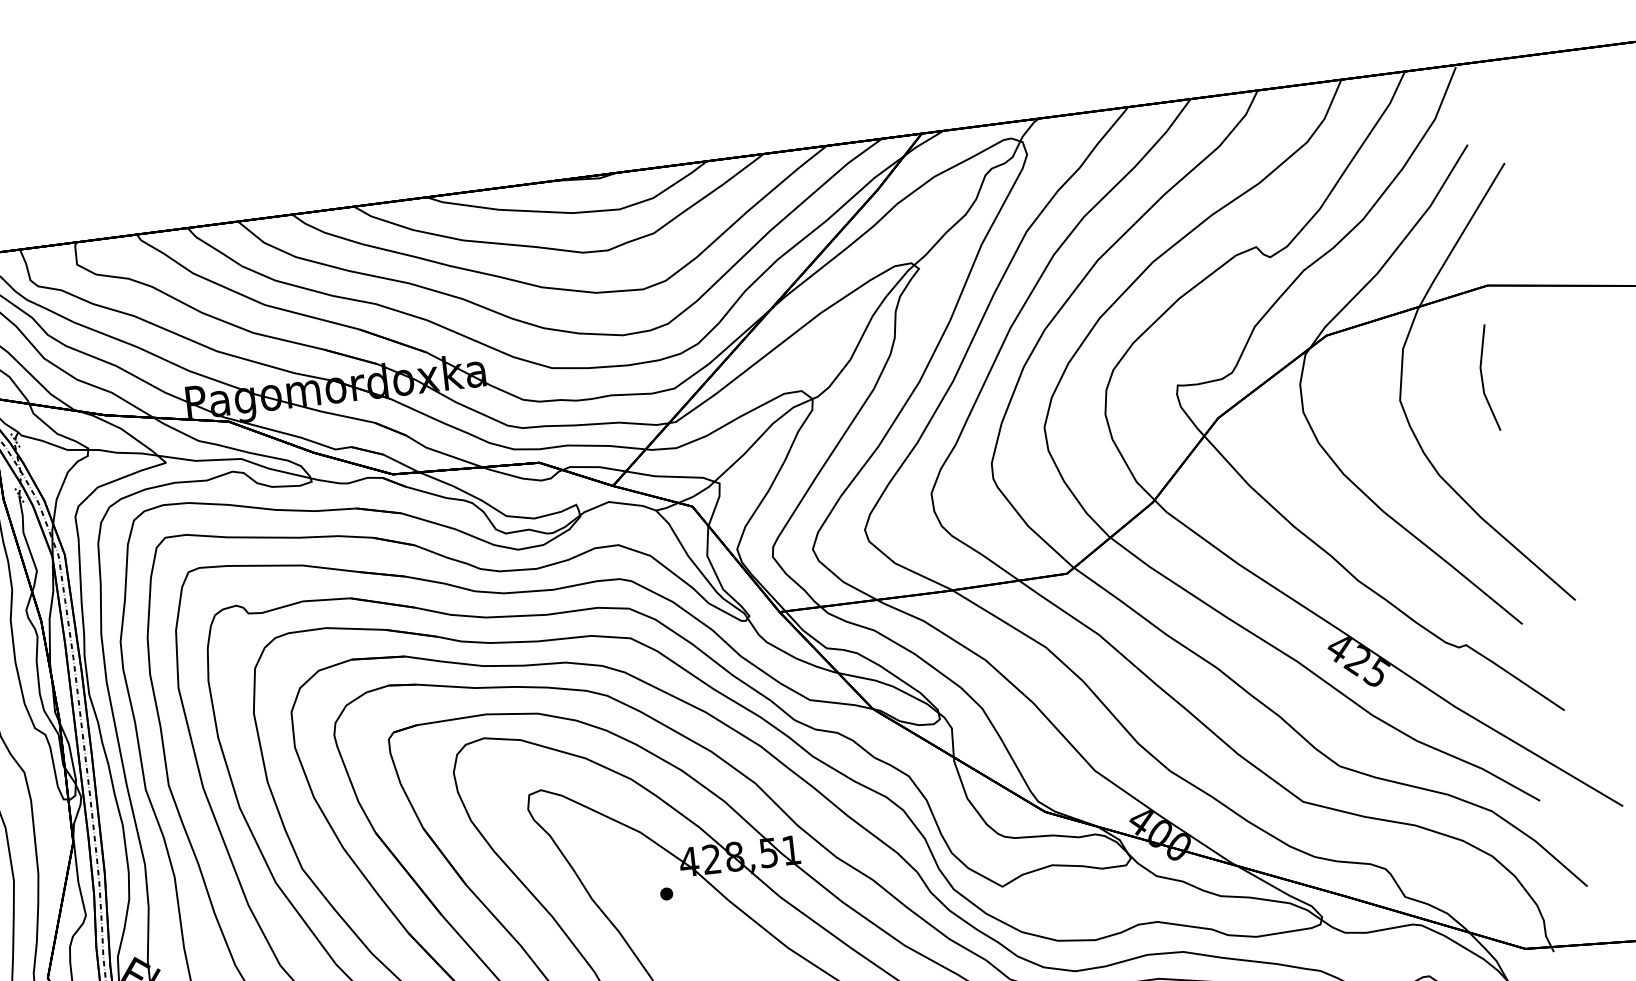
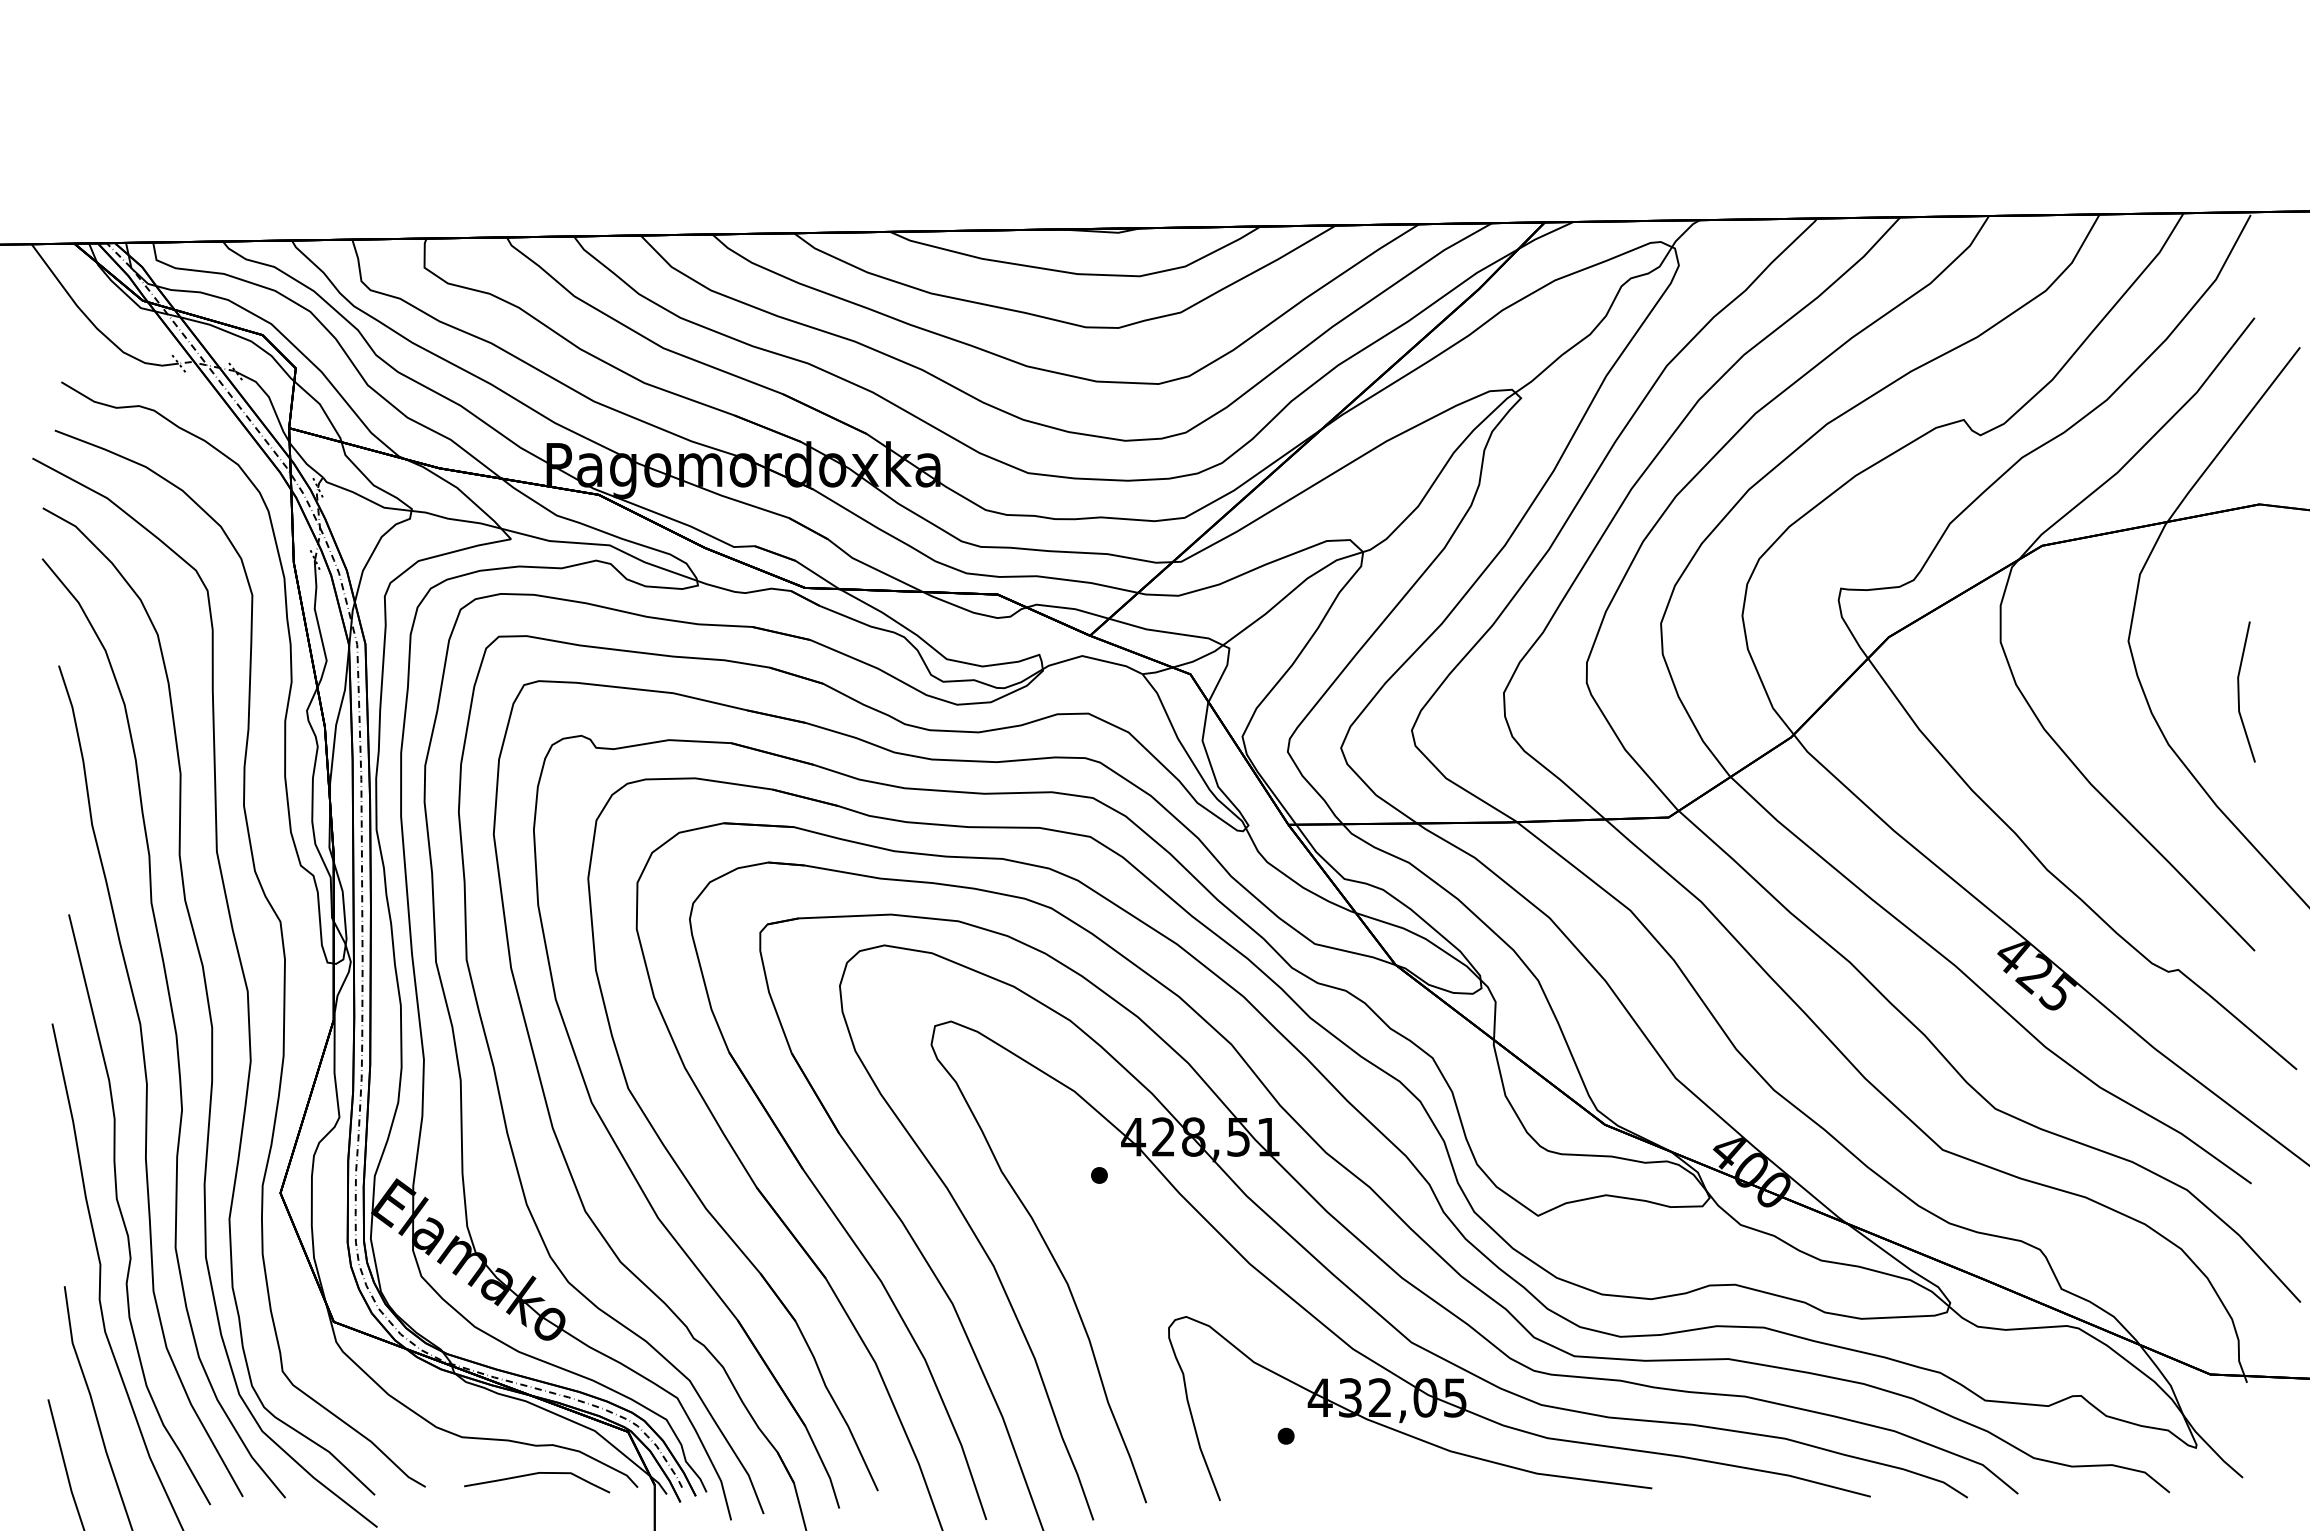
line: (1482, 378) -> (2239, 691), moved

